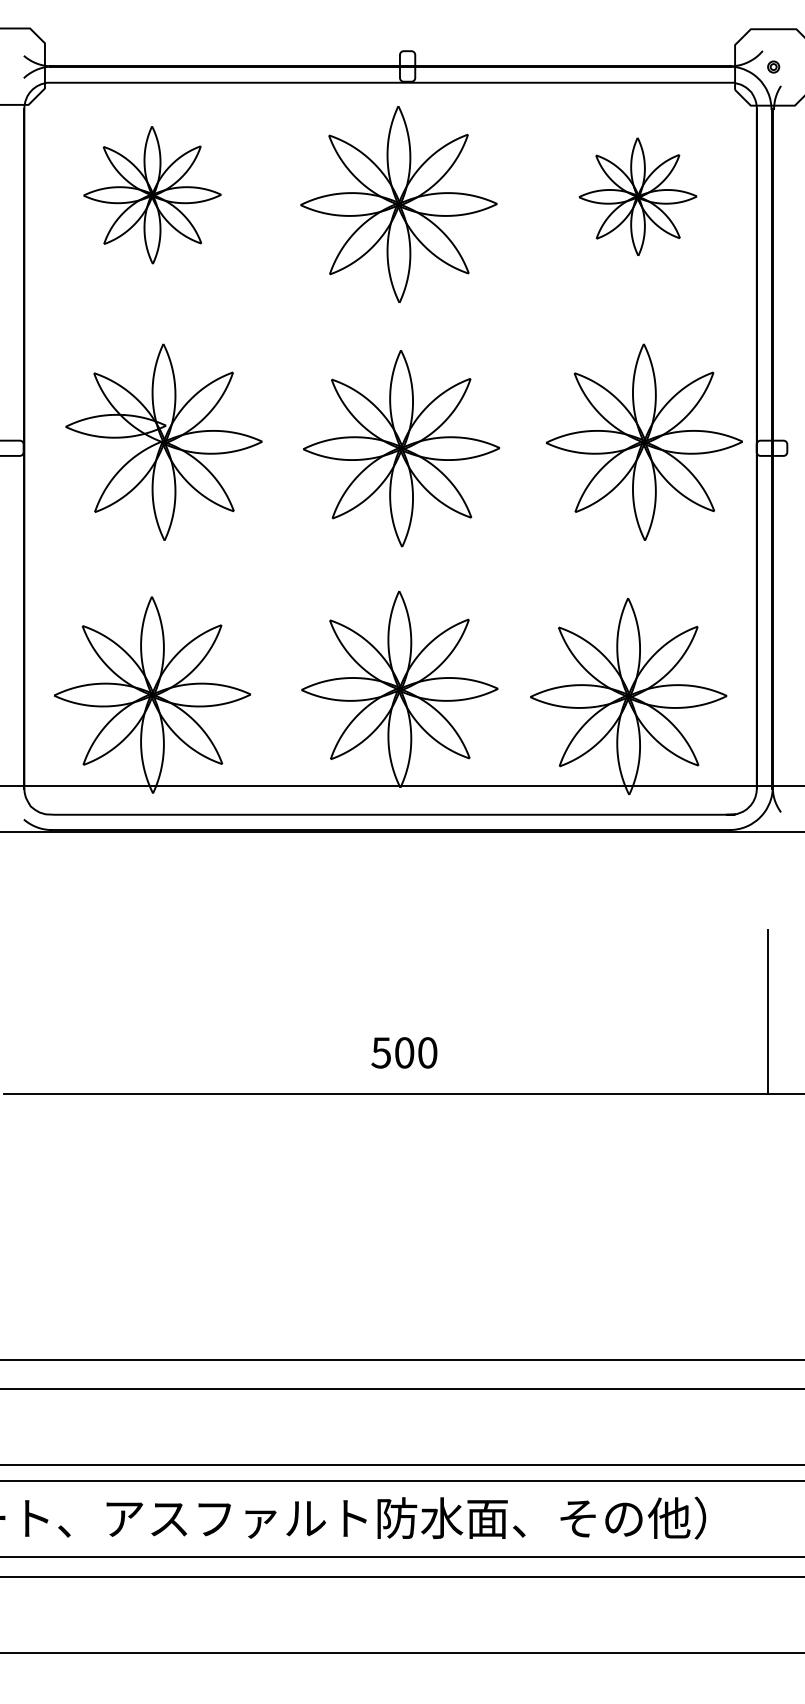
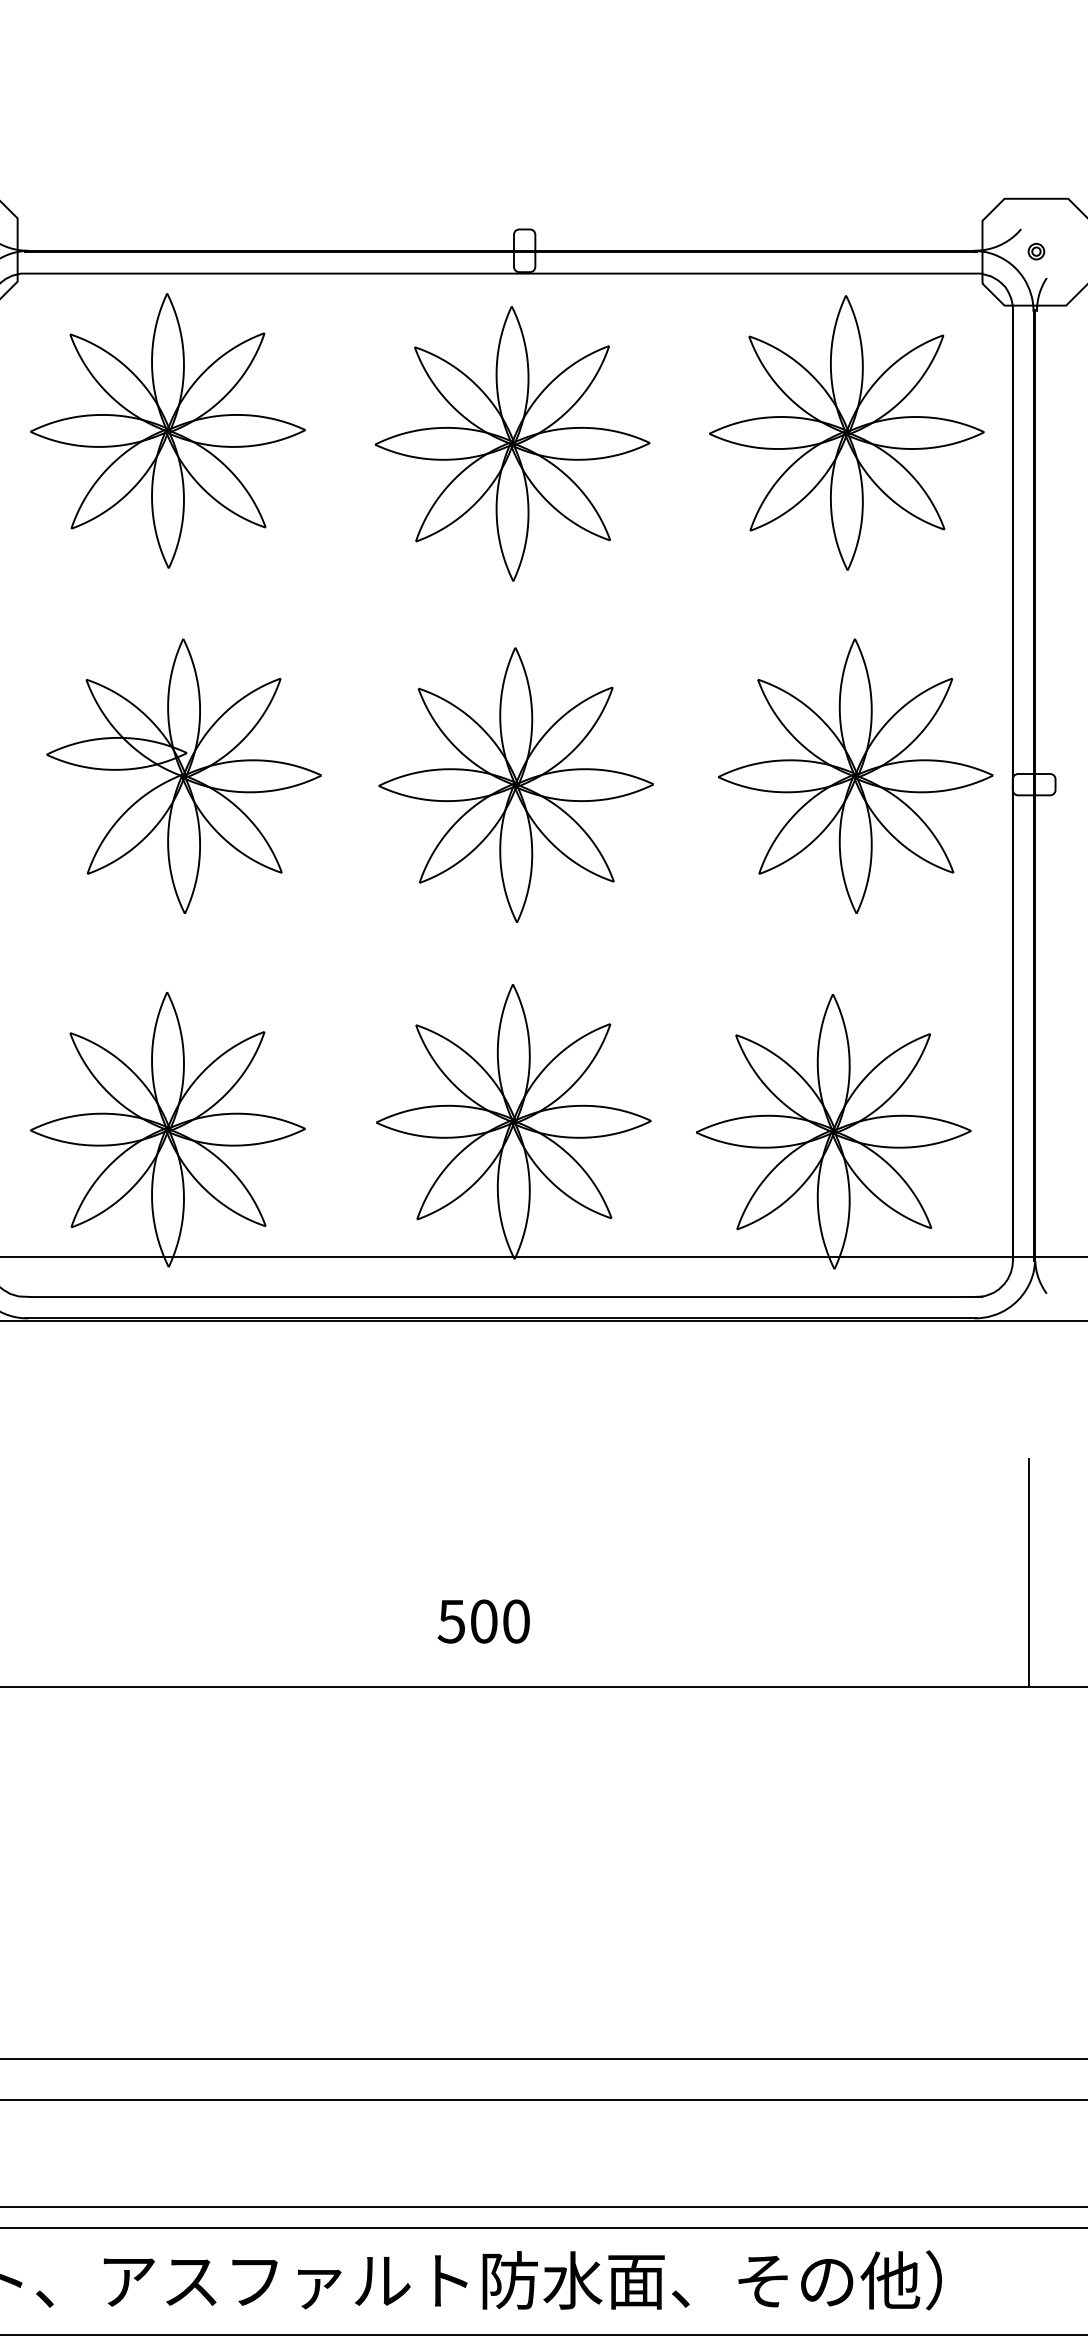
part: (152, 194) -> (167, 429), size x1.43
part: (637, 196) -> (846, 432), size x1.67
text: (404, 1052) -> (483, 1621), moved

